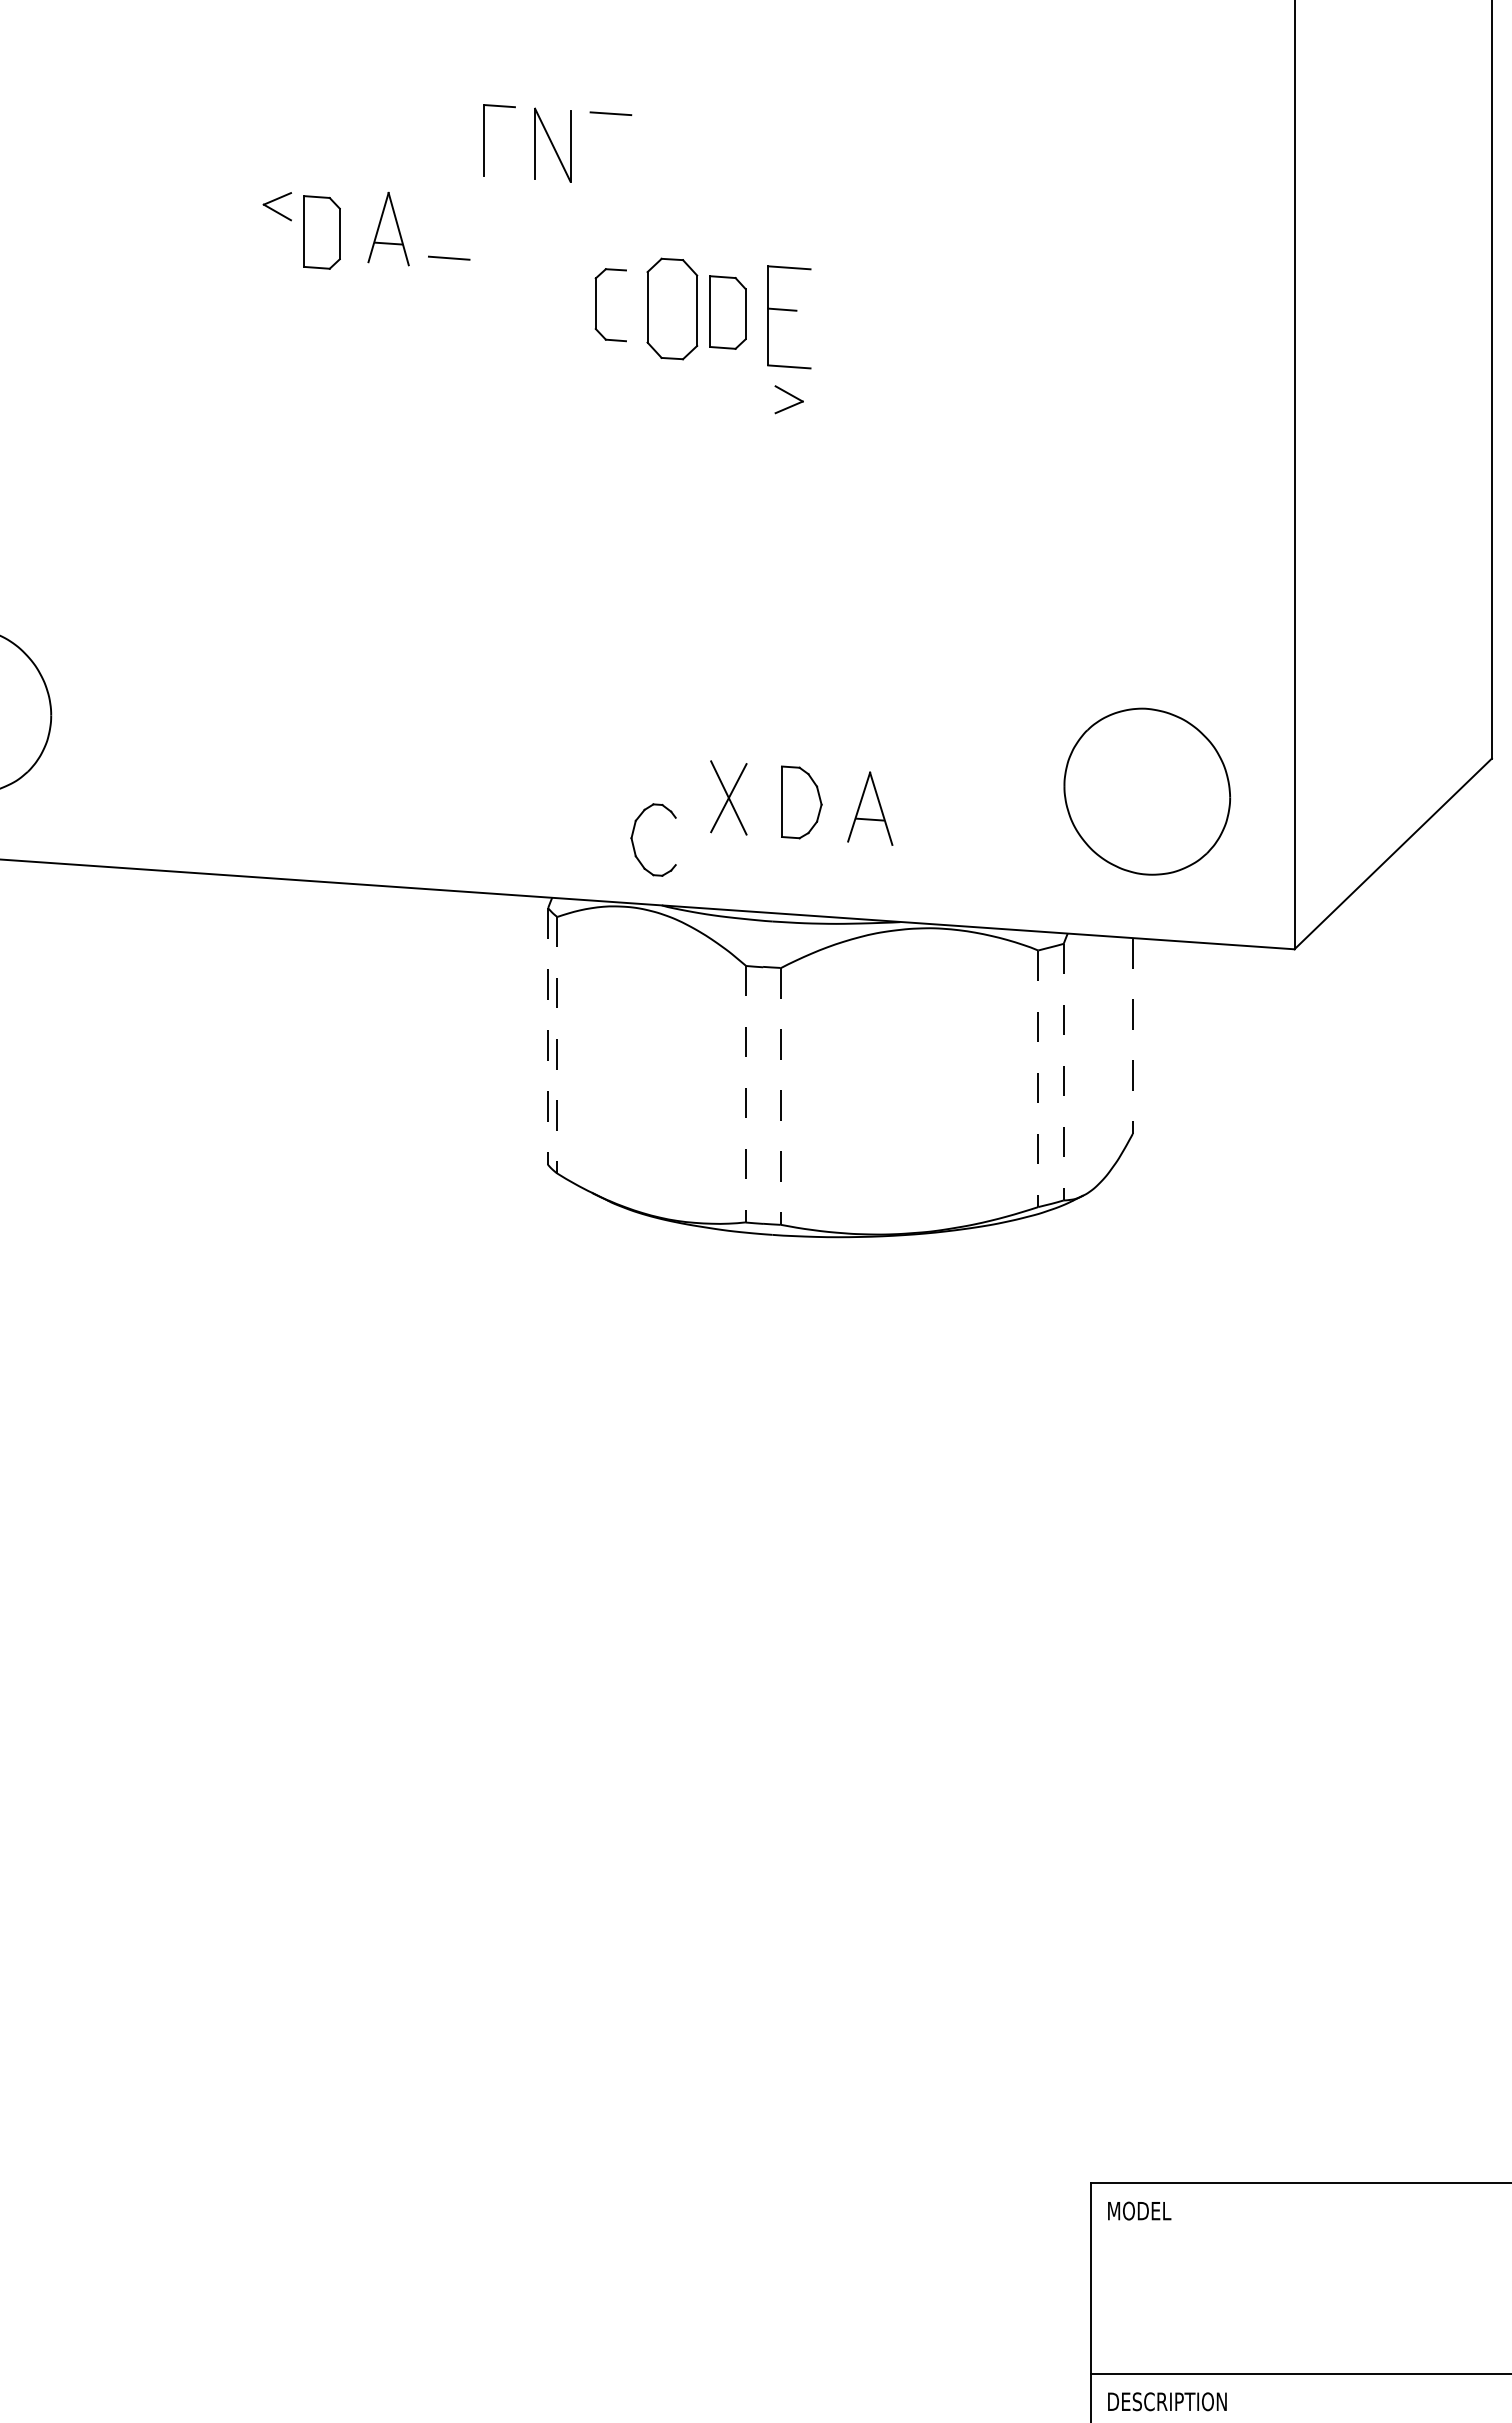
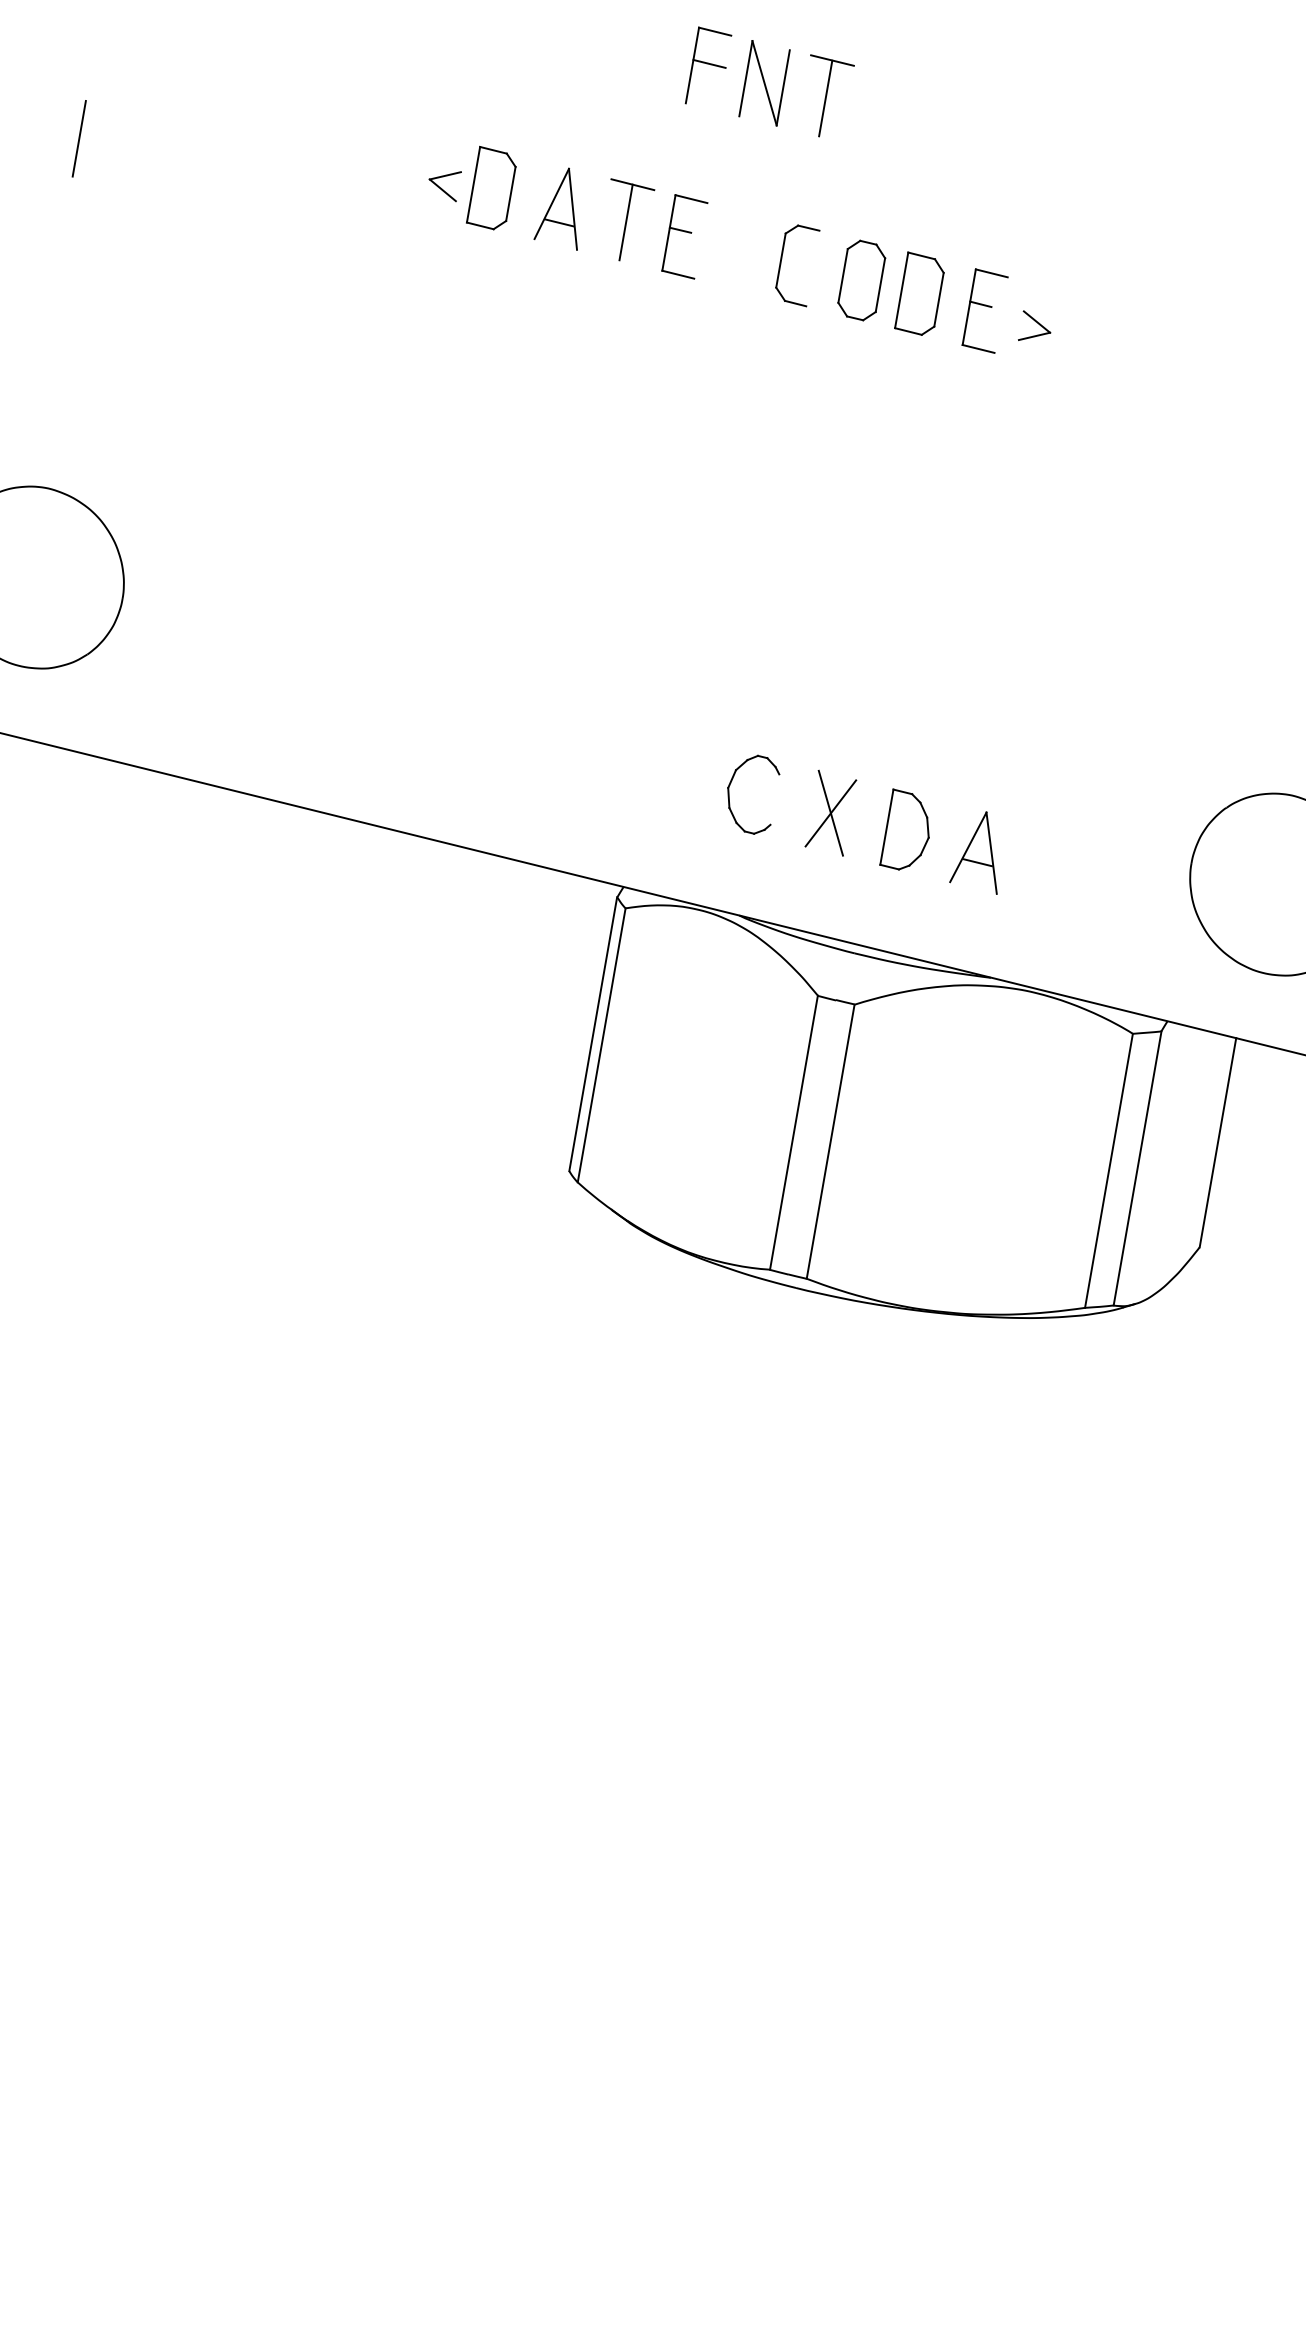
line: (499, 136) -> (709, 64), added
line: (610, 148) -> (825, 97), added
part: (276, 206) -> (442, 183), moved
part: (388, 228) -> (562, 206), moved
part: (321, 232) -> (491, 188), moved
line: (449, 293) -> (626, 222), added
part: (504, 297) -> (684, 236), added
part: (672, 308) -> (861, 280), size x0.71
part: (789, 316) -> (985, 310), size x0.71
part: (788, 399) -> (1035, 327), moved
part: (634, 845) -> (730, 796), moved
line: (1132, 1035) -> (1217, 1142), dashed -> solid
line: (547, 1036) -> (592, 1034), dashed -> solid
line: (557, 1045) -> (601, 1045), dashed -> solid
line: (1063, 1072) -> (1137, 1168), dashed -> solid
line: (1038, 1079) -> (1109, 1171), dashed -> solid
line: (745, 1094) -> (793, 1133), dashed -> solid
line: (780, 1097) -> (830, 1142), dashed -> solid

